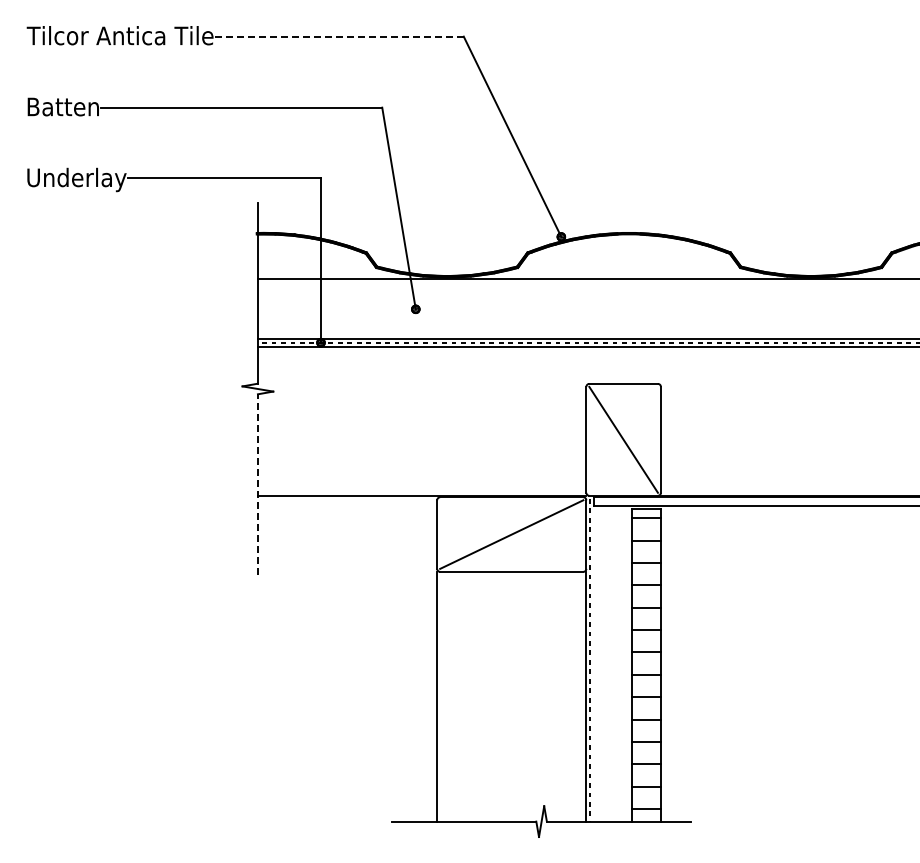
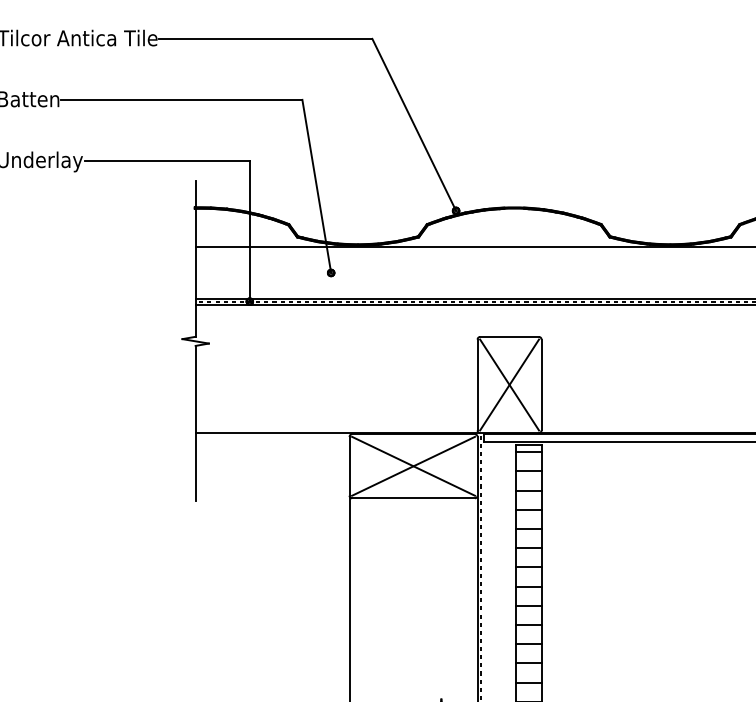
line: (338, 36) -> (264, 38), dashed -> solid
line: (623, 439) -> (509, 384), added
line: (257, 484) -> (195, 423), dashed -> solid
line: (511, 534) -> (413, 466), added

